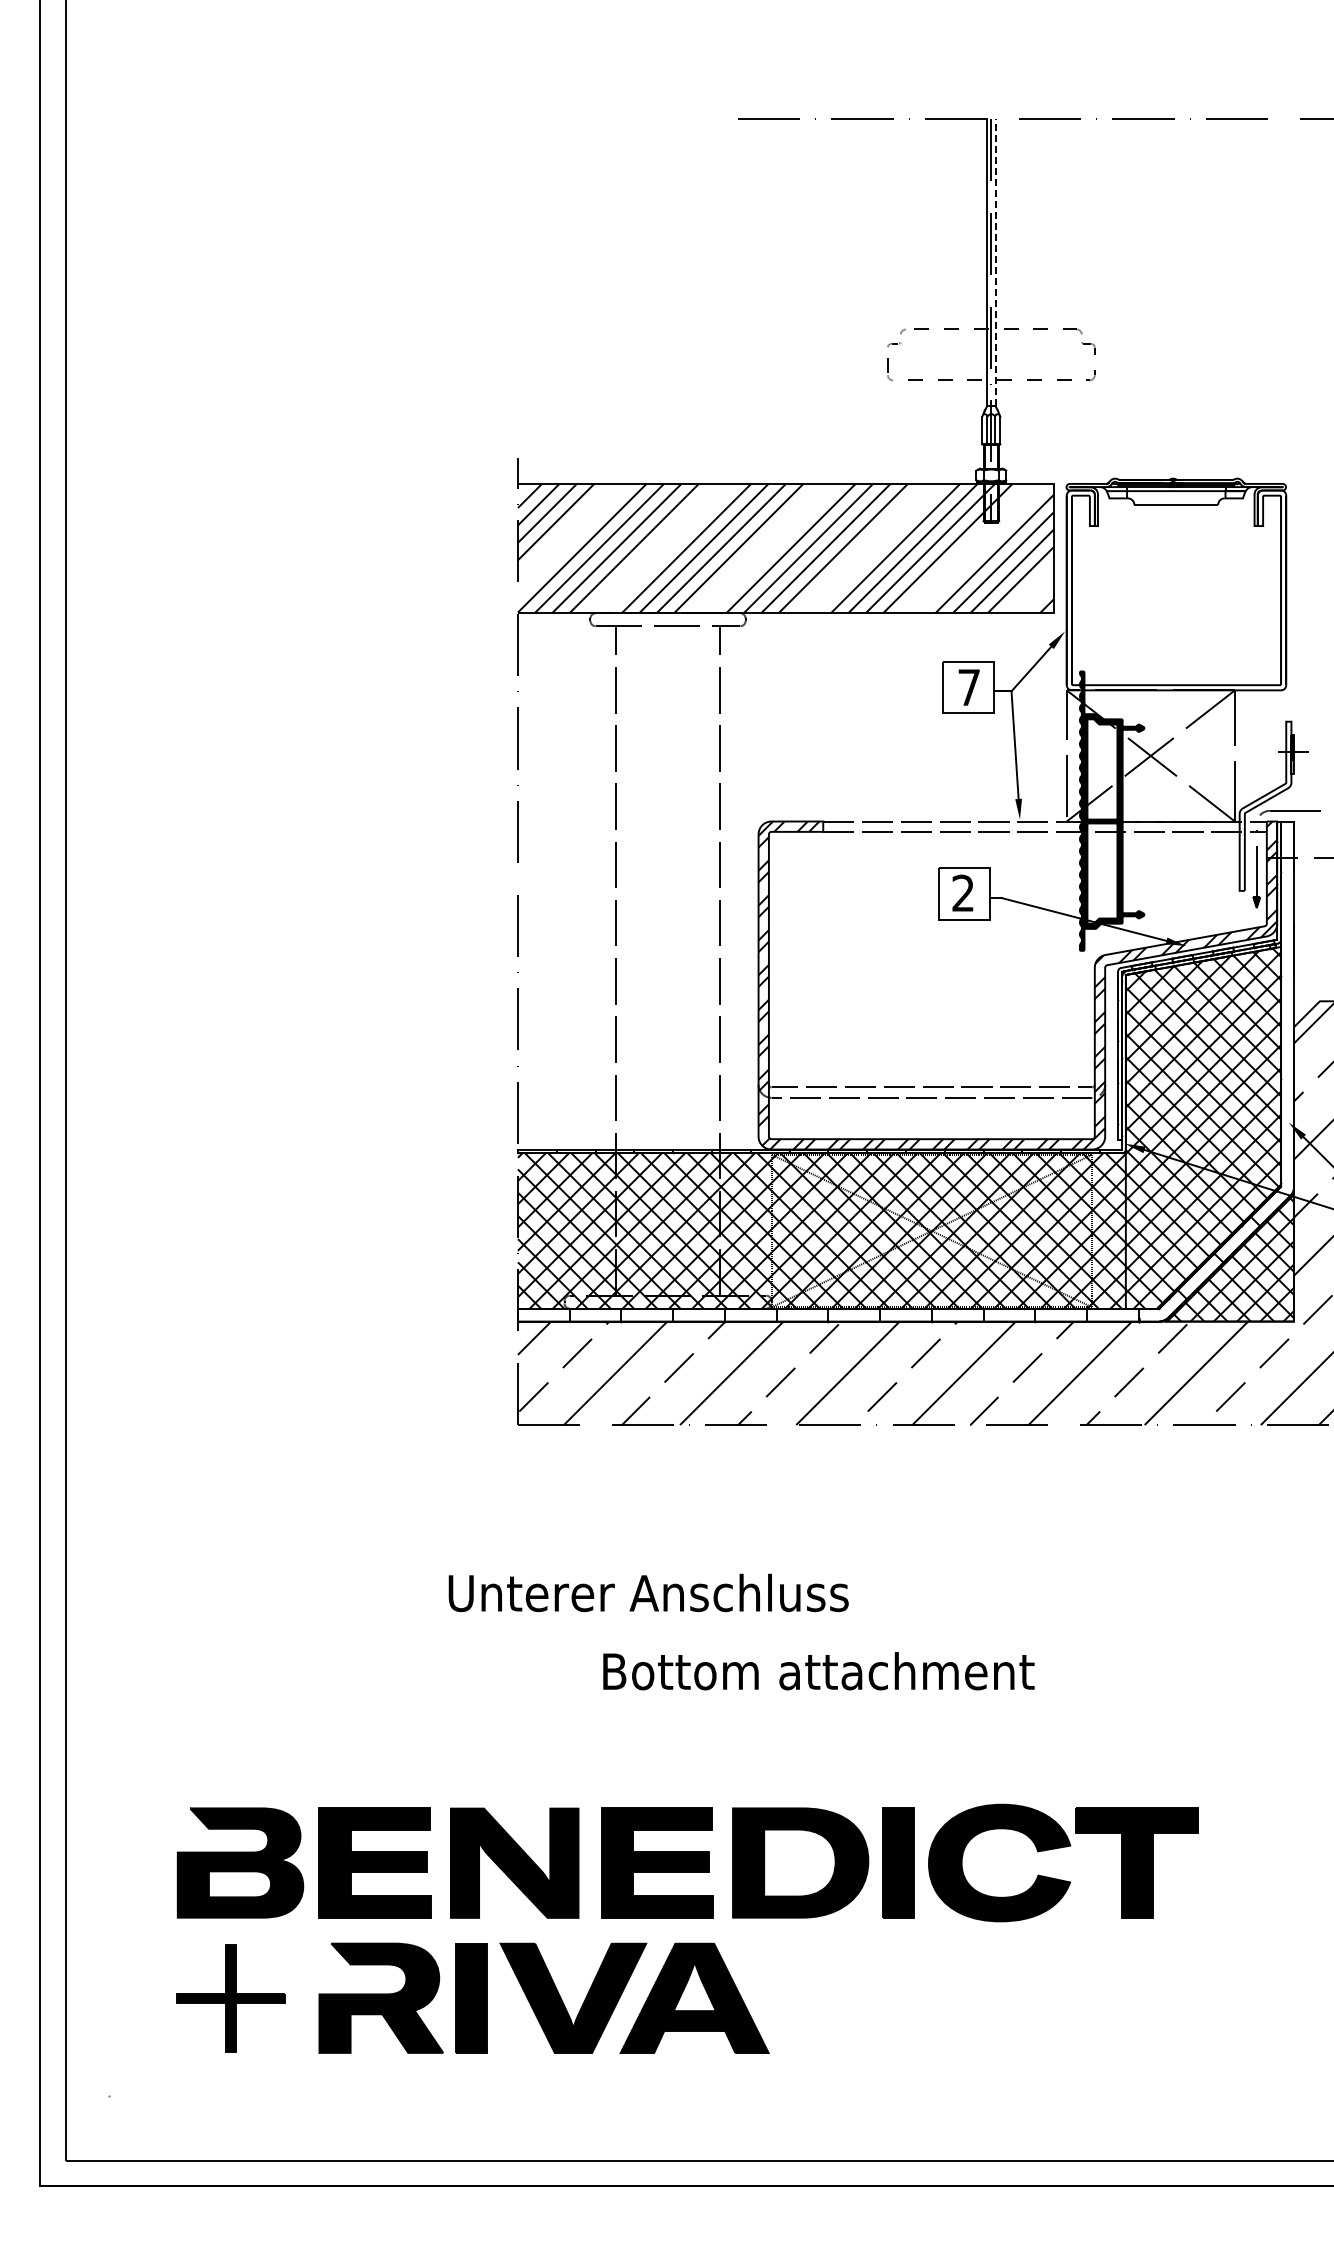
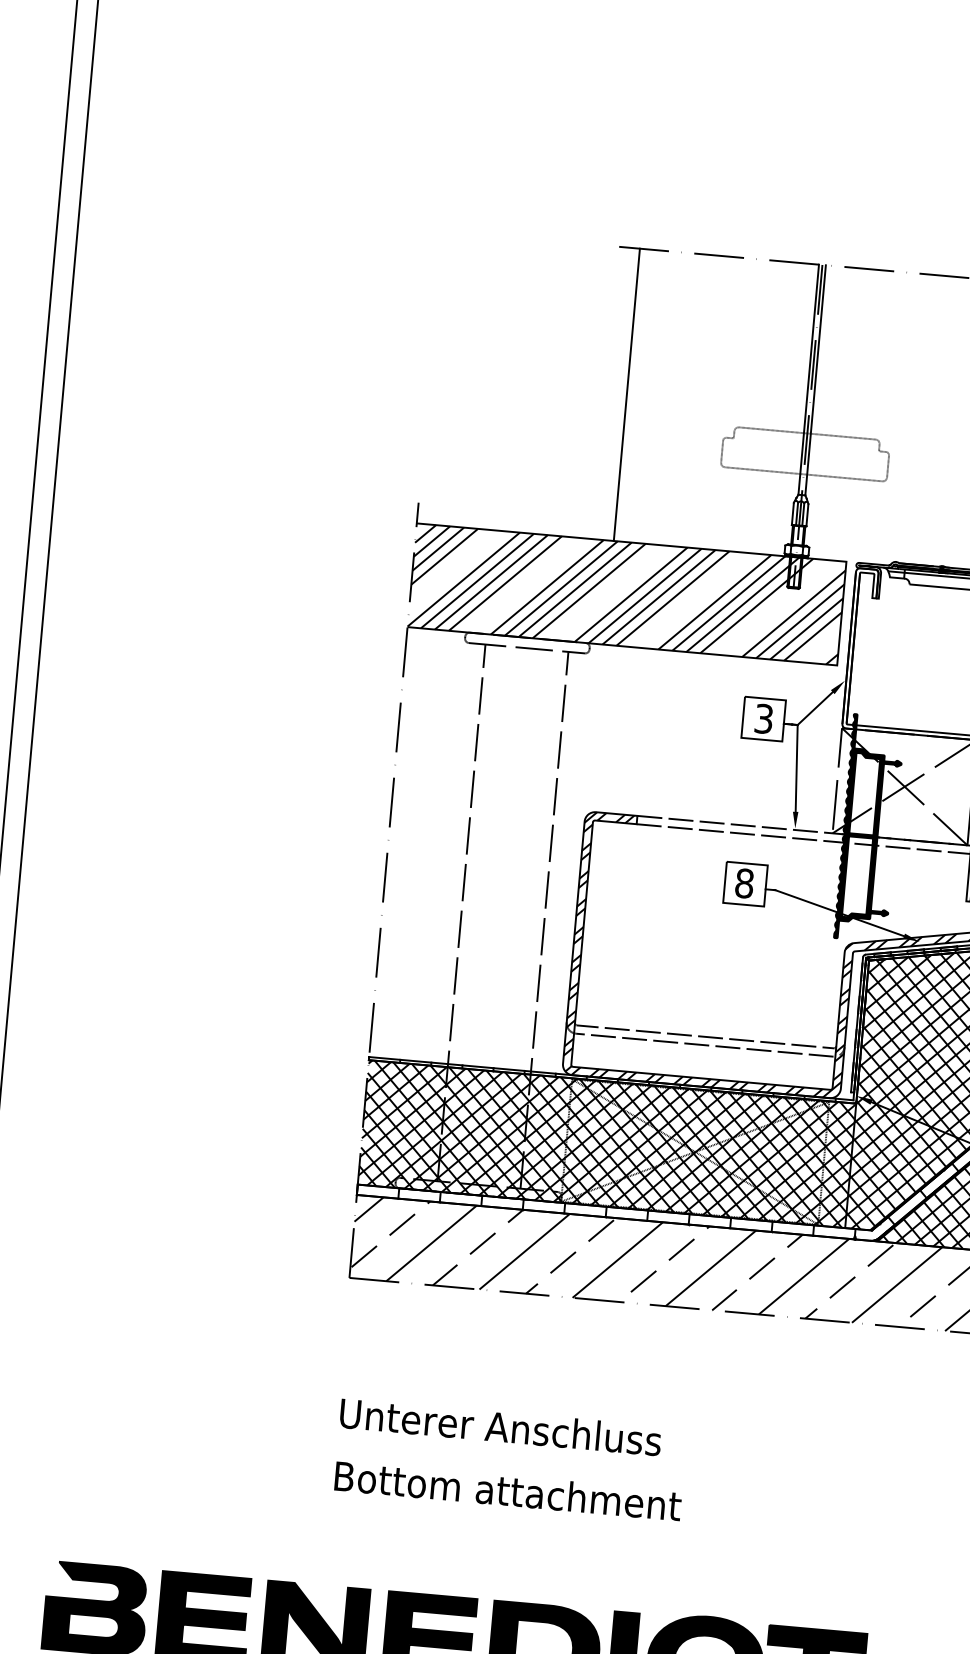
line: (995, 262) -> (815, 380), dashed -> solid
line: (763, 301) -> (626, 394), added
text: (968, 687) -> (763, 718), 7 -> 3
text: (963, 893) -> (744, 883), 2 -> 8
text: (648, 1592) -> (500, 1426), moved
text: (818, 1671) -> (507, 1491), moved

